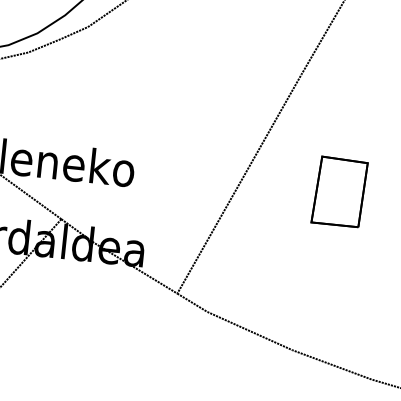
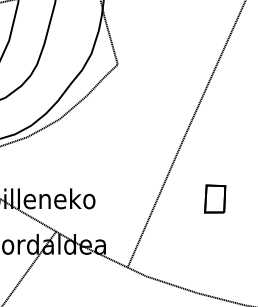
part: (338, 190) -> (214, 198), size x0.7

